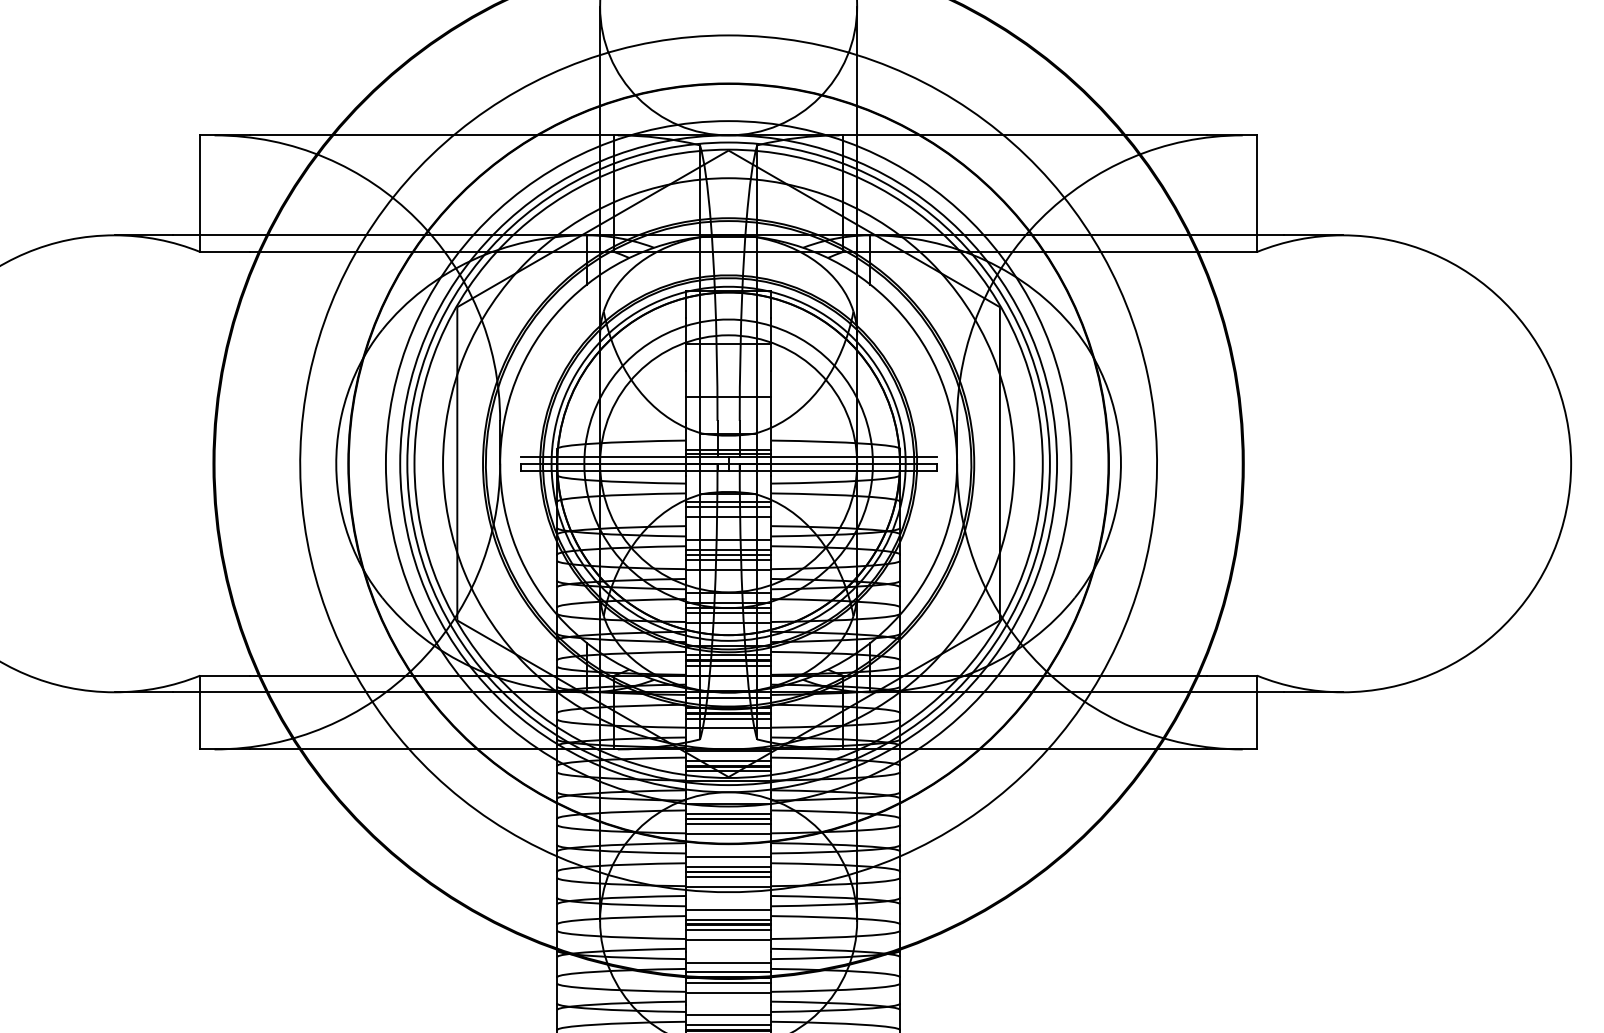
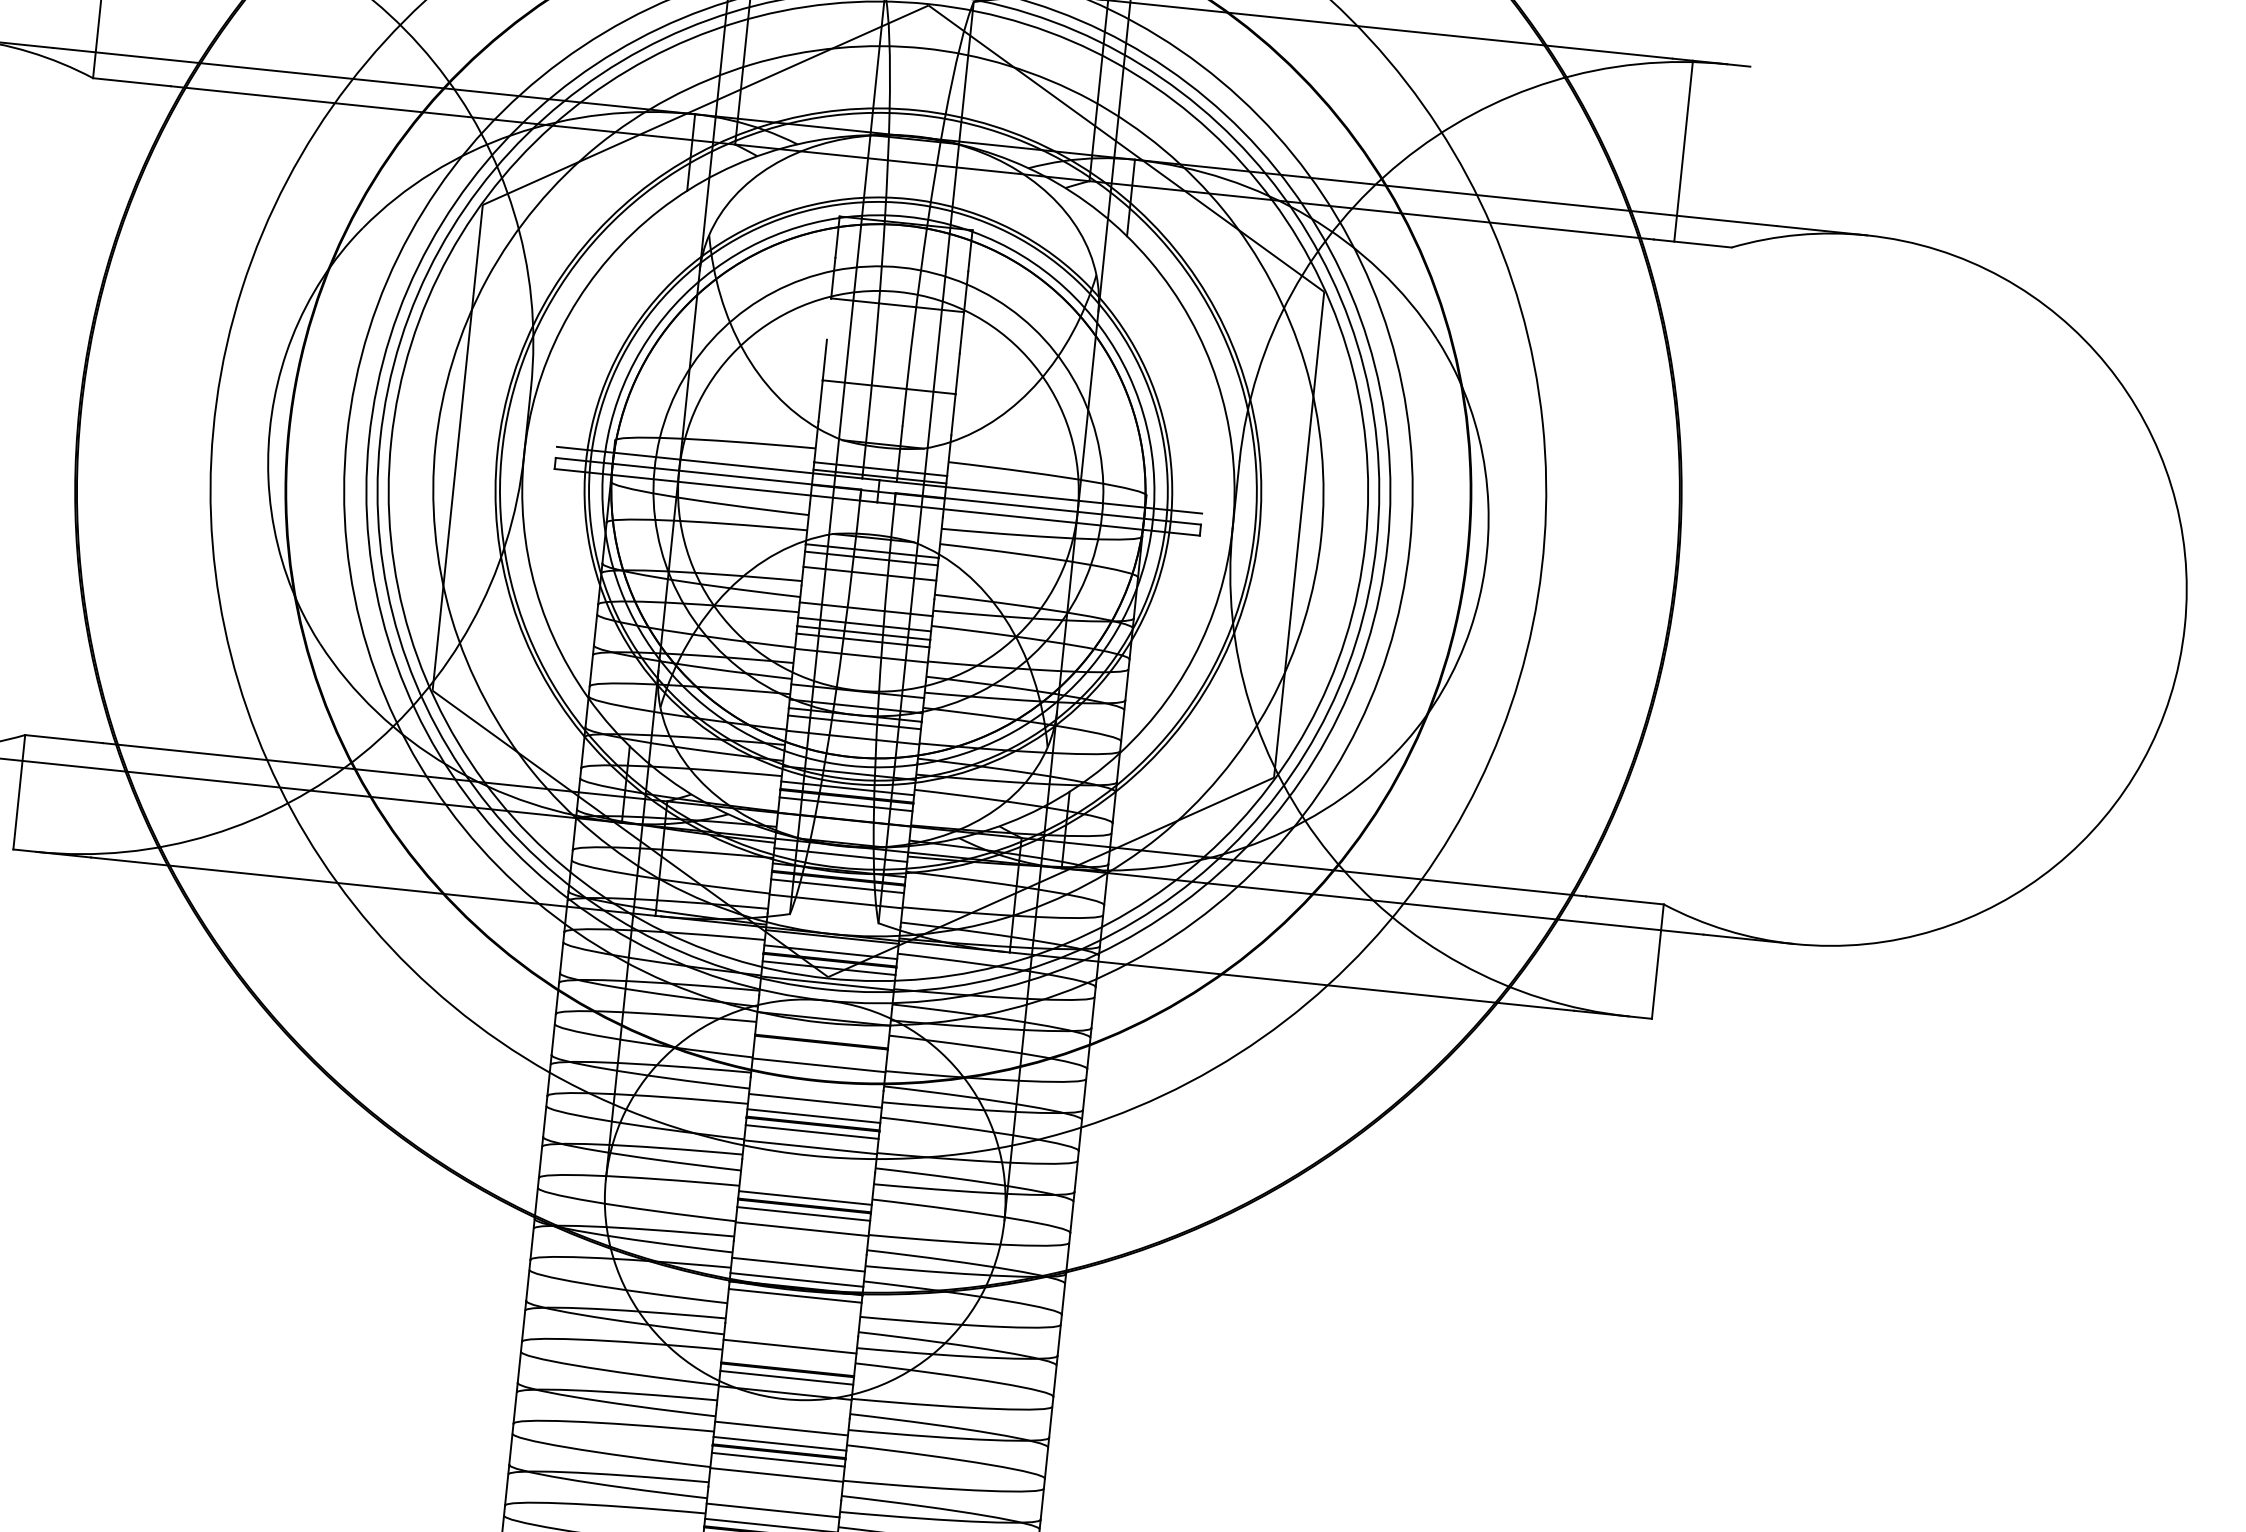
line: (1256, 193) -> (1682, 150), moved
line: (685, 357) -> (828, 319), removed
line: (728, 813) -> (822, 1033), removed
line: (728, 824) -> (820, 1050), removed
line: (728, 909) -> (806, 1182), removed
line: (728, 992) -> (793, 1311), removed
line: (728, 1025) -> (788, 1362), removed

